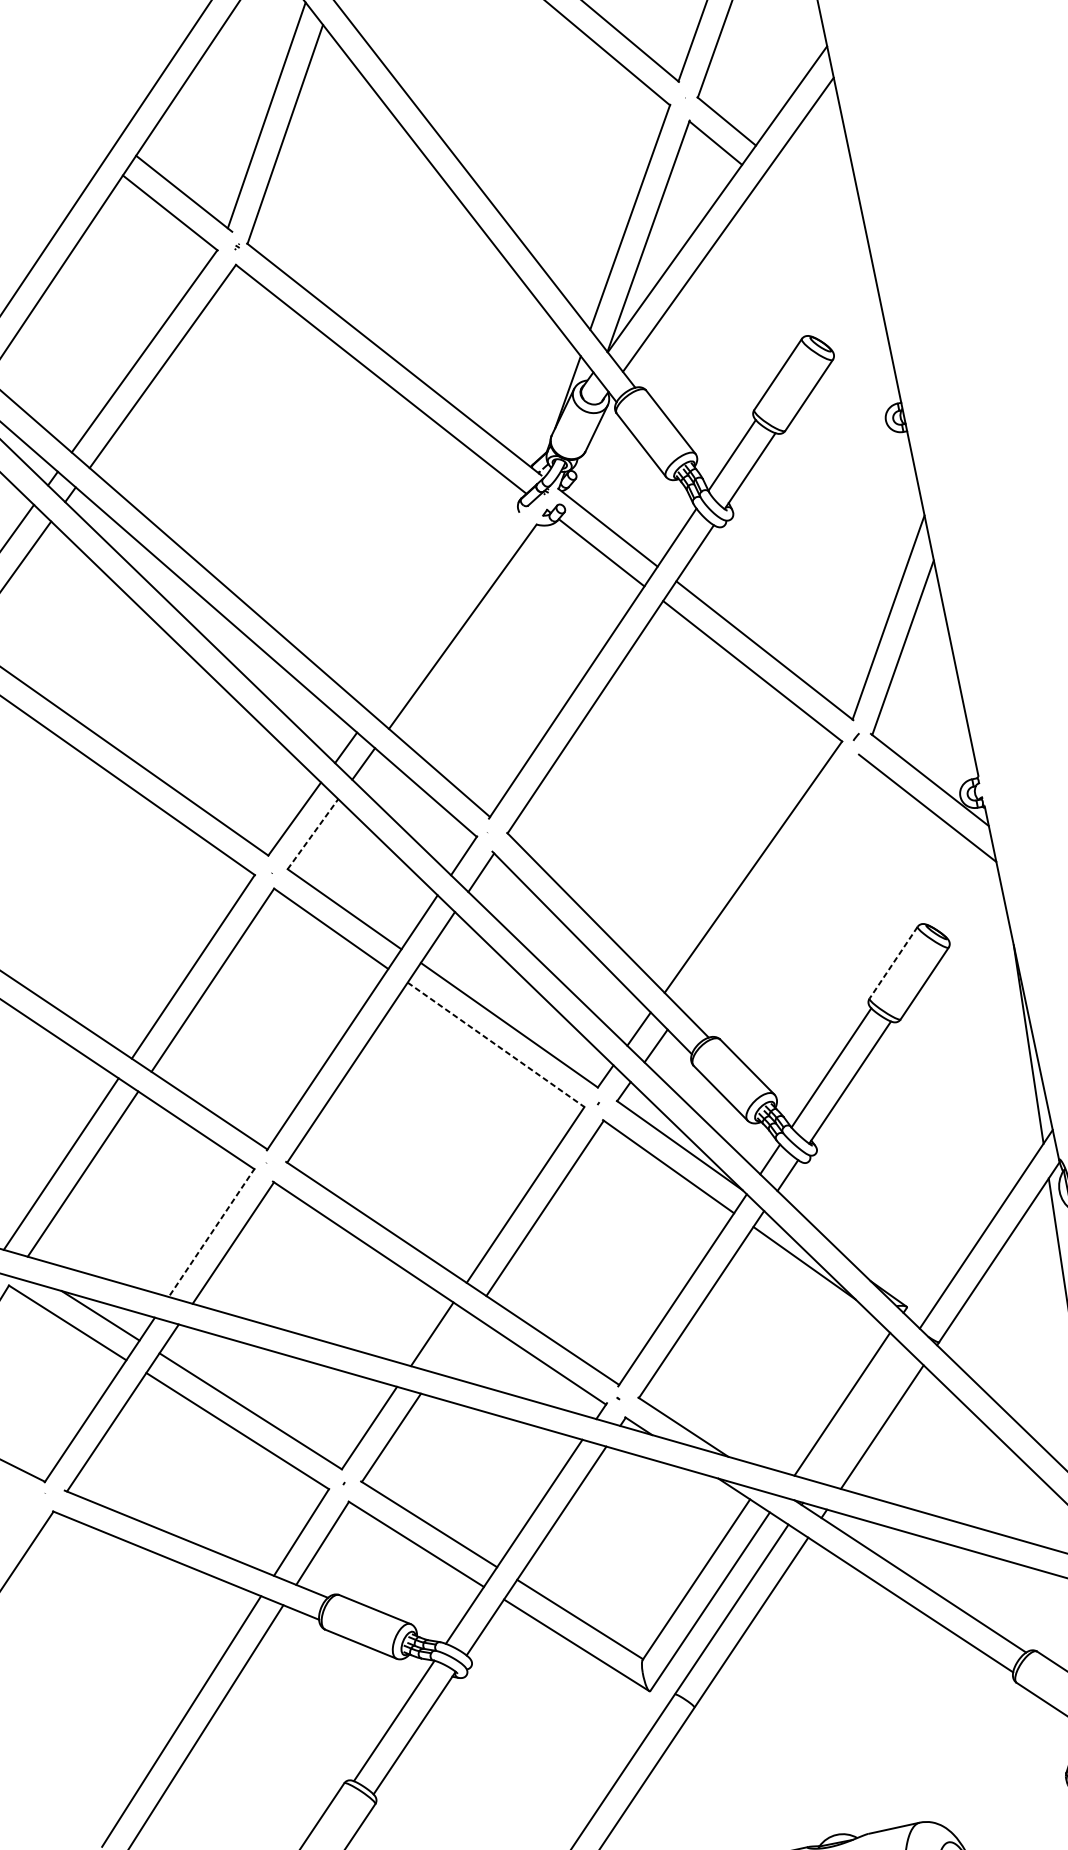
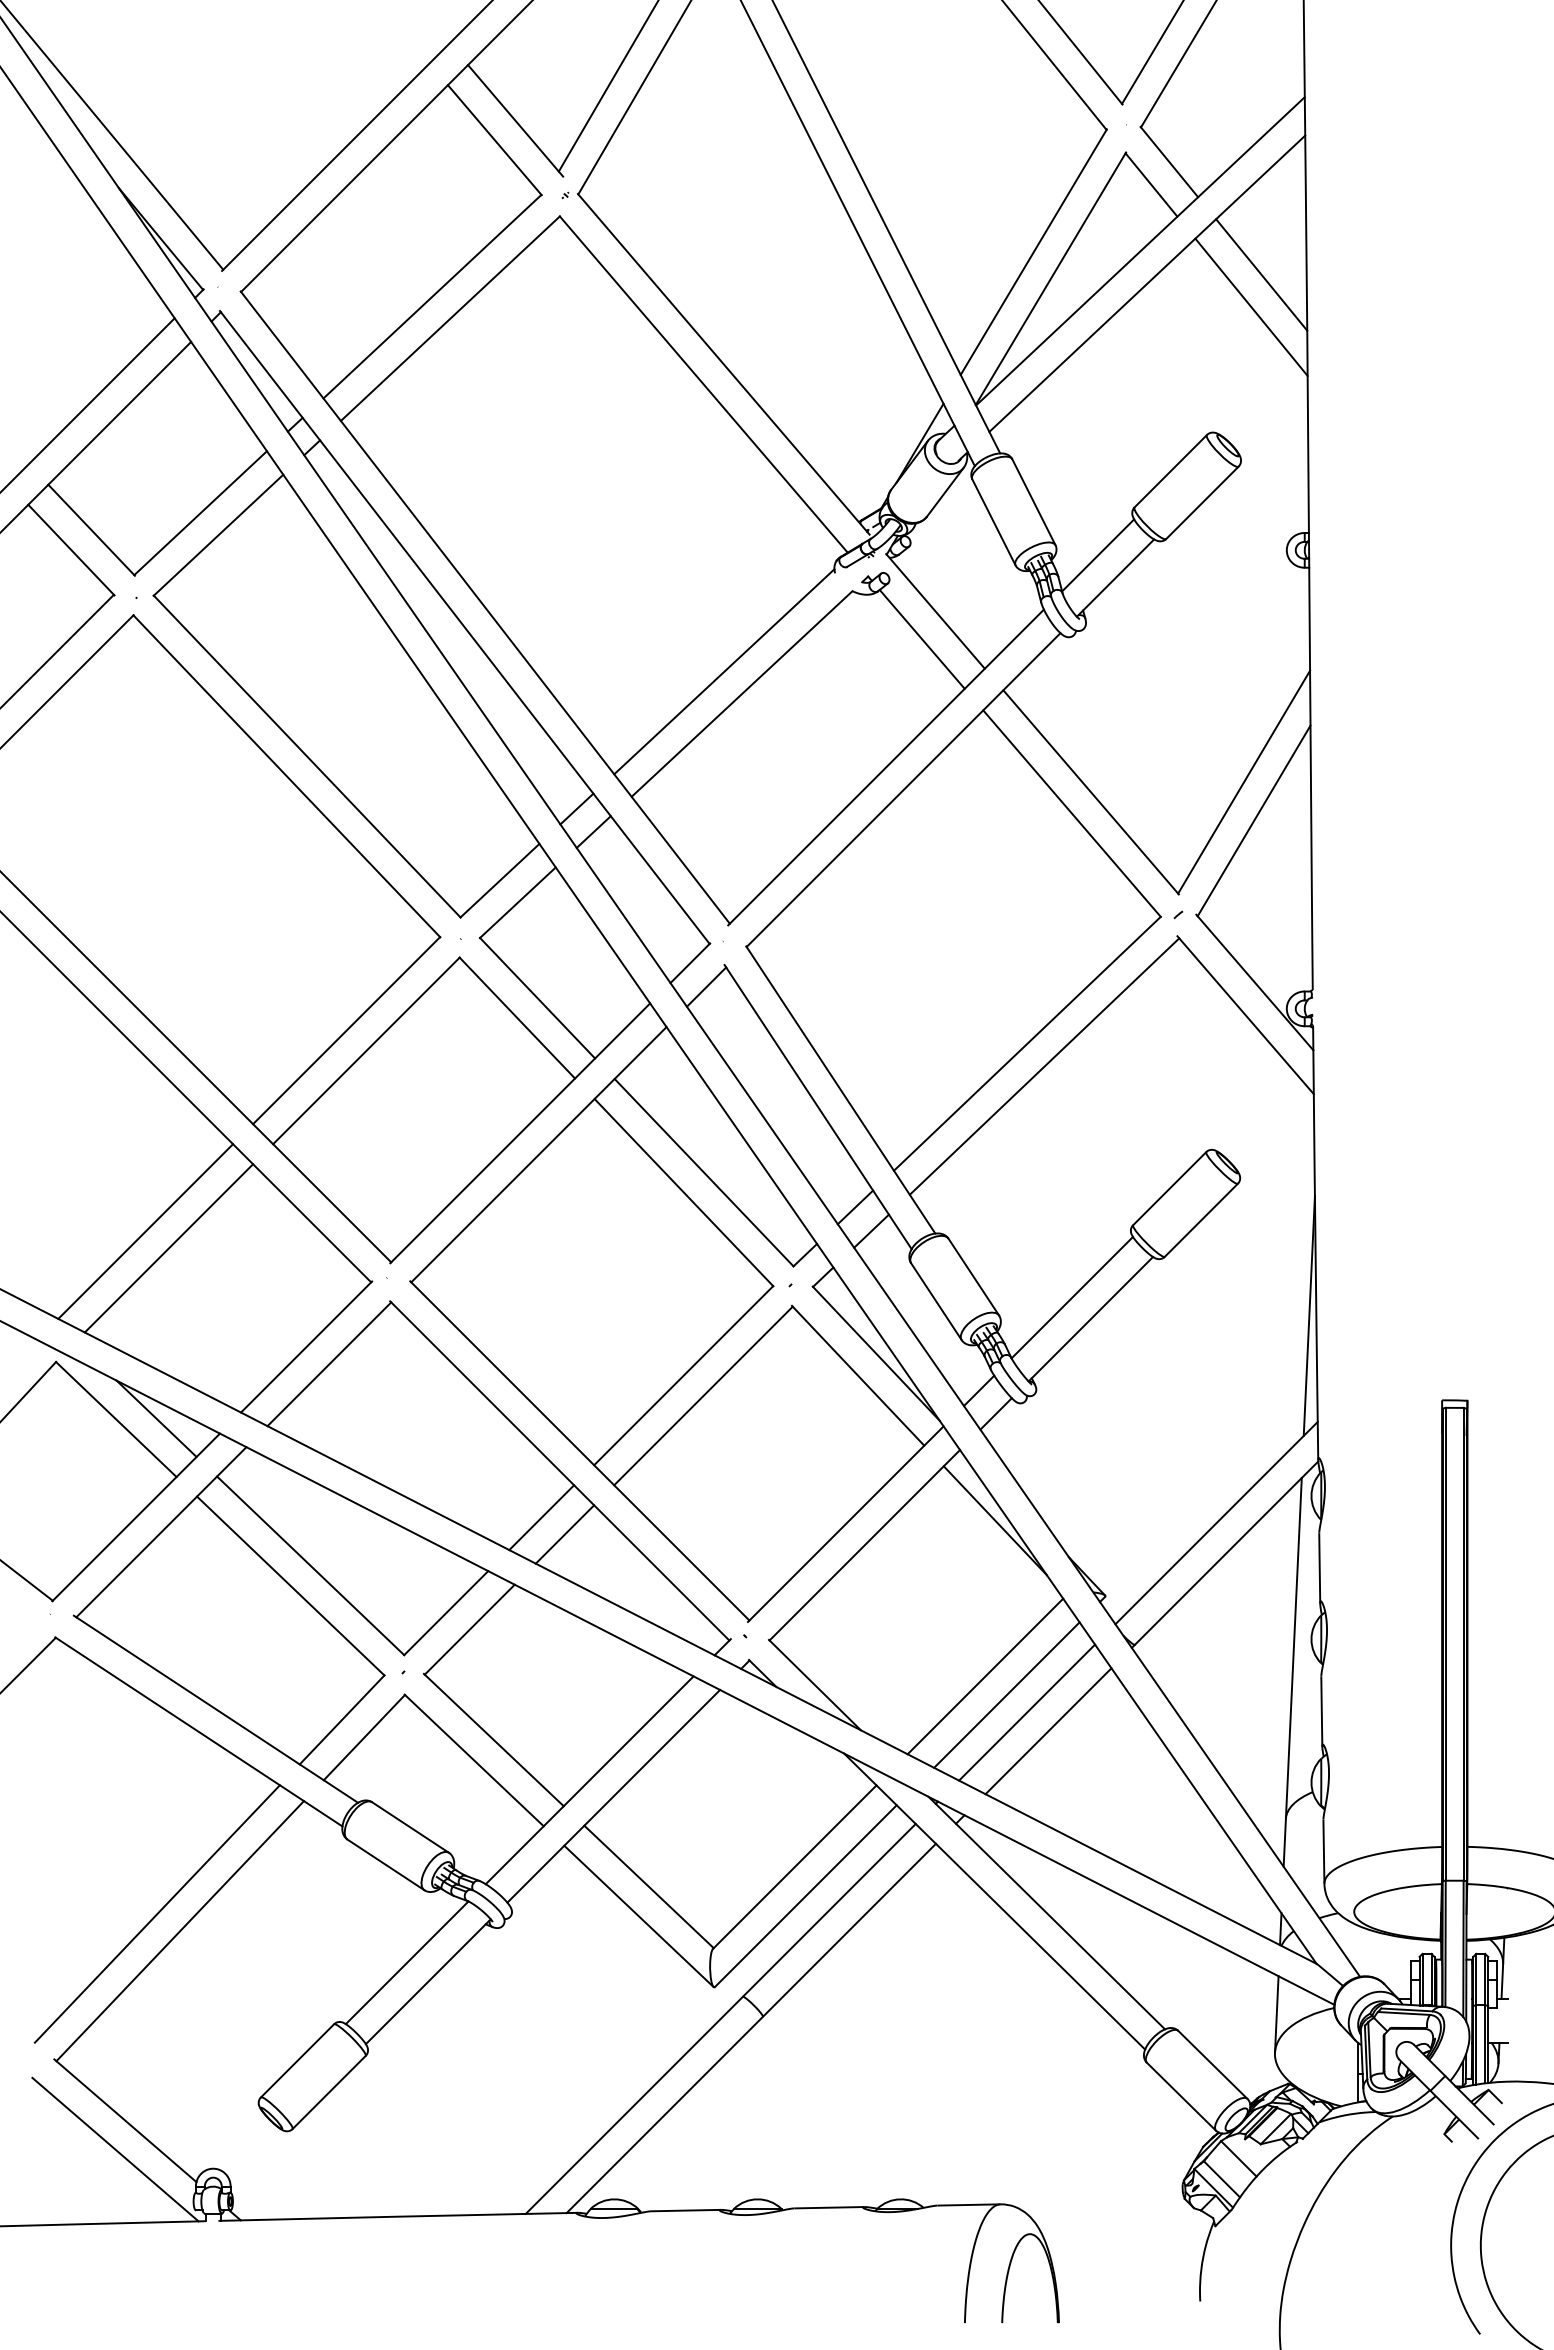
line: (820, 198) -> (1261, 274), added
line: (817, 226) -> (1251, 306), added
line: (444, 611) -> (724, 671), added
line: (312, 834) -> (517, 902), dashed -> solid
line: (771, 882) -> (1044, 1066), added
line: (893, 962) -> (1169, 1188), dashed -> solid
line: (496, 1044) -> (684, 1192), dashed -> solid
line: (211, 1233) -> (306, 1347), dashed -> solid
line: (453, 1344) -> (564, 1534), added
line: (821, 1392) -> (985, 1676), added
line: (862, 1415) -> (1027, 1712), added

